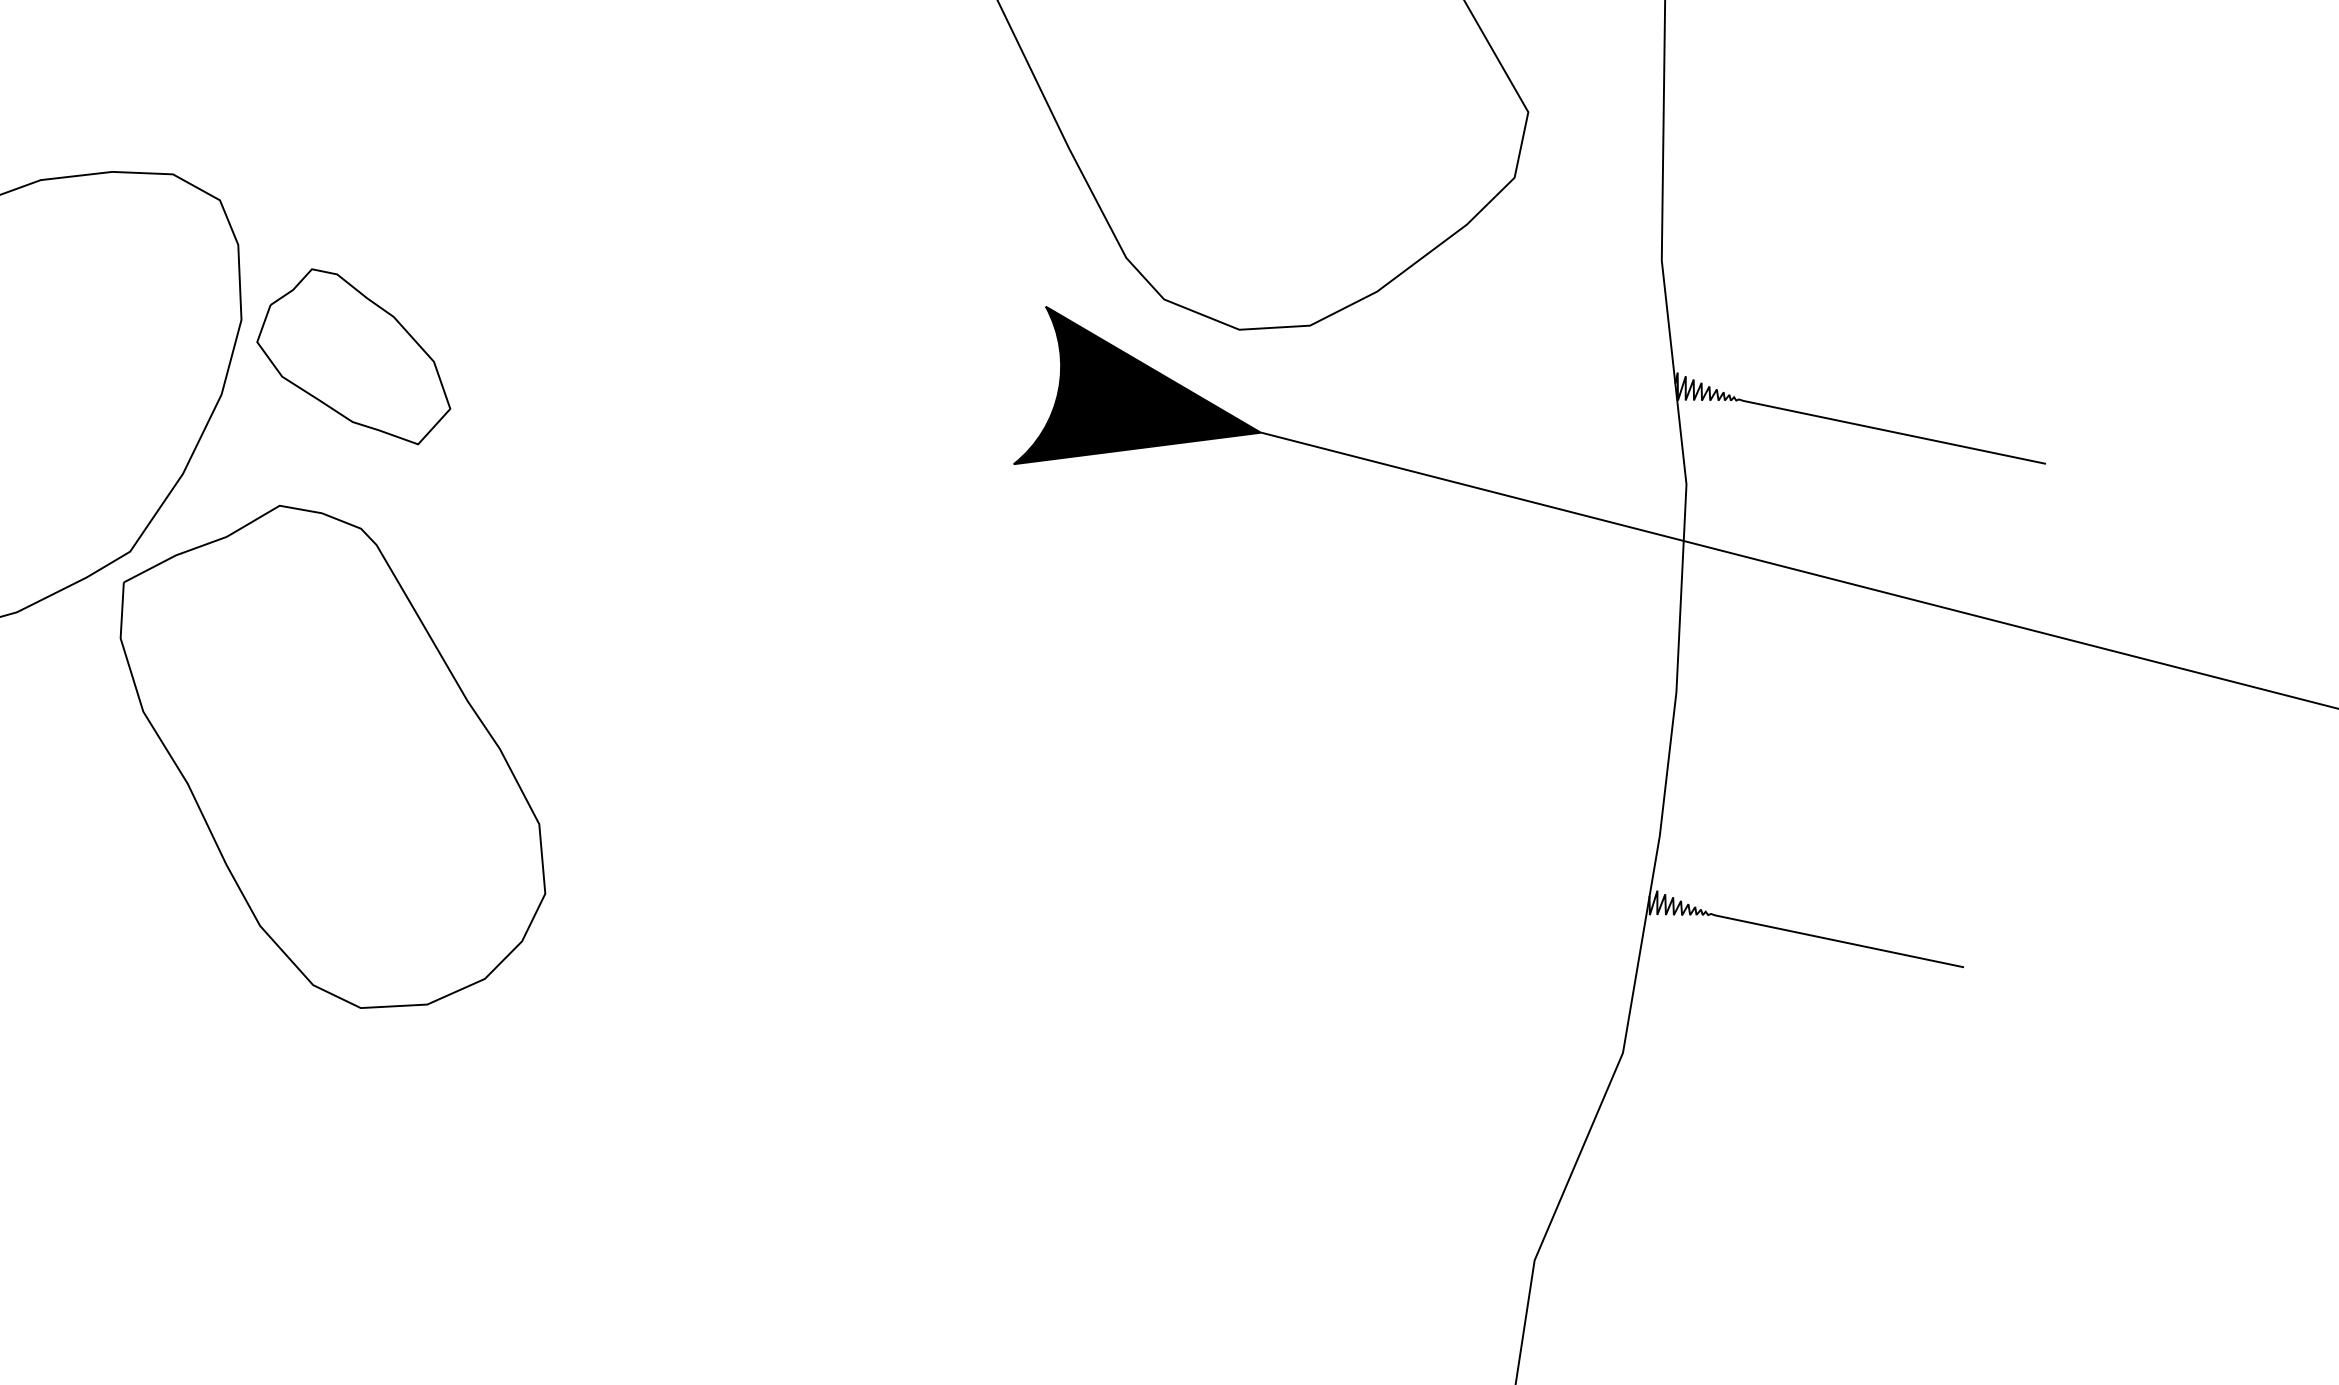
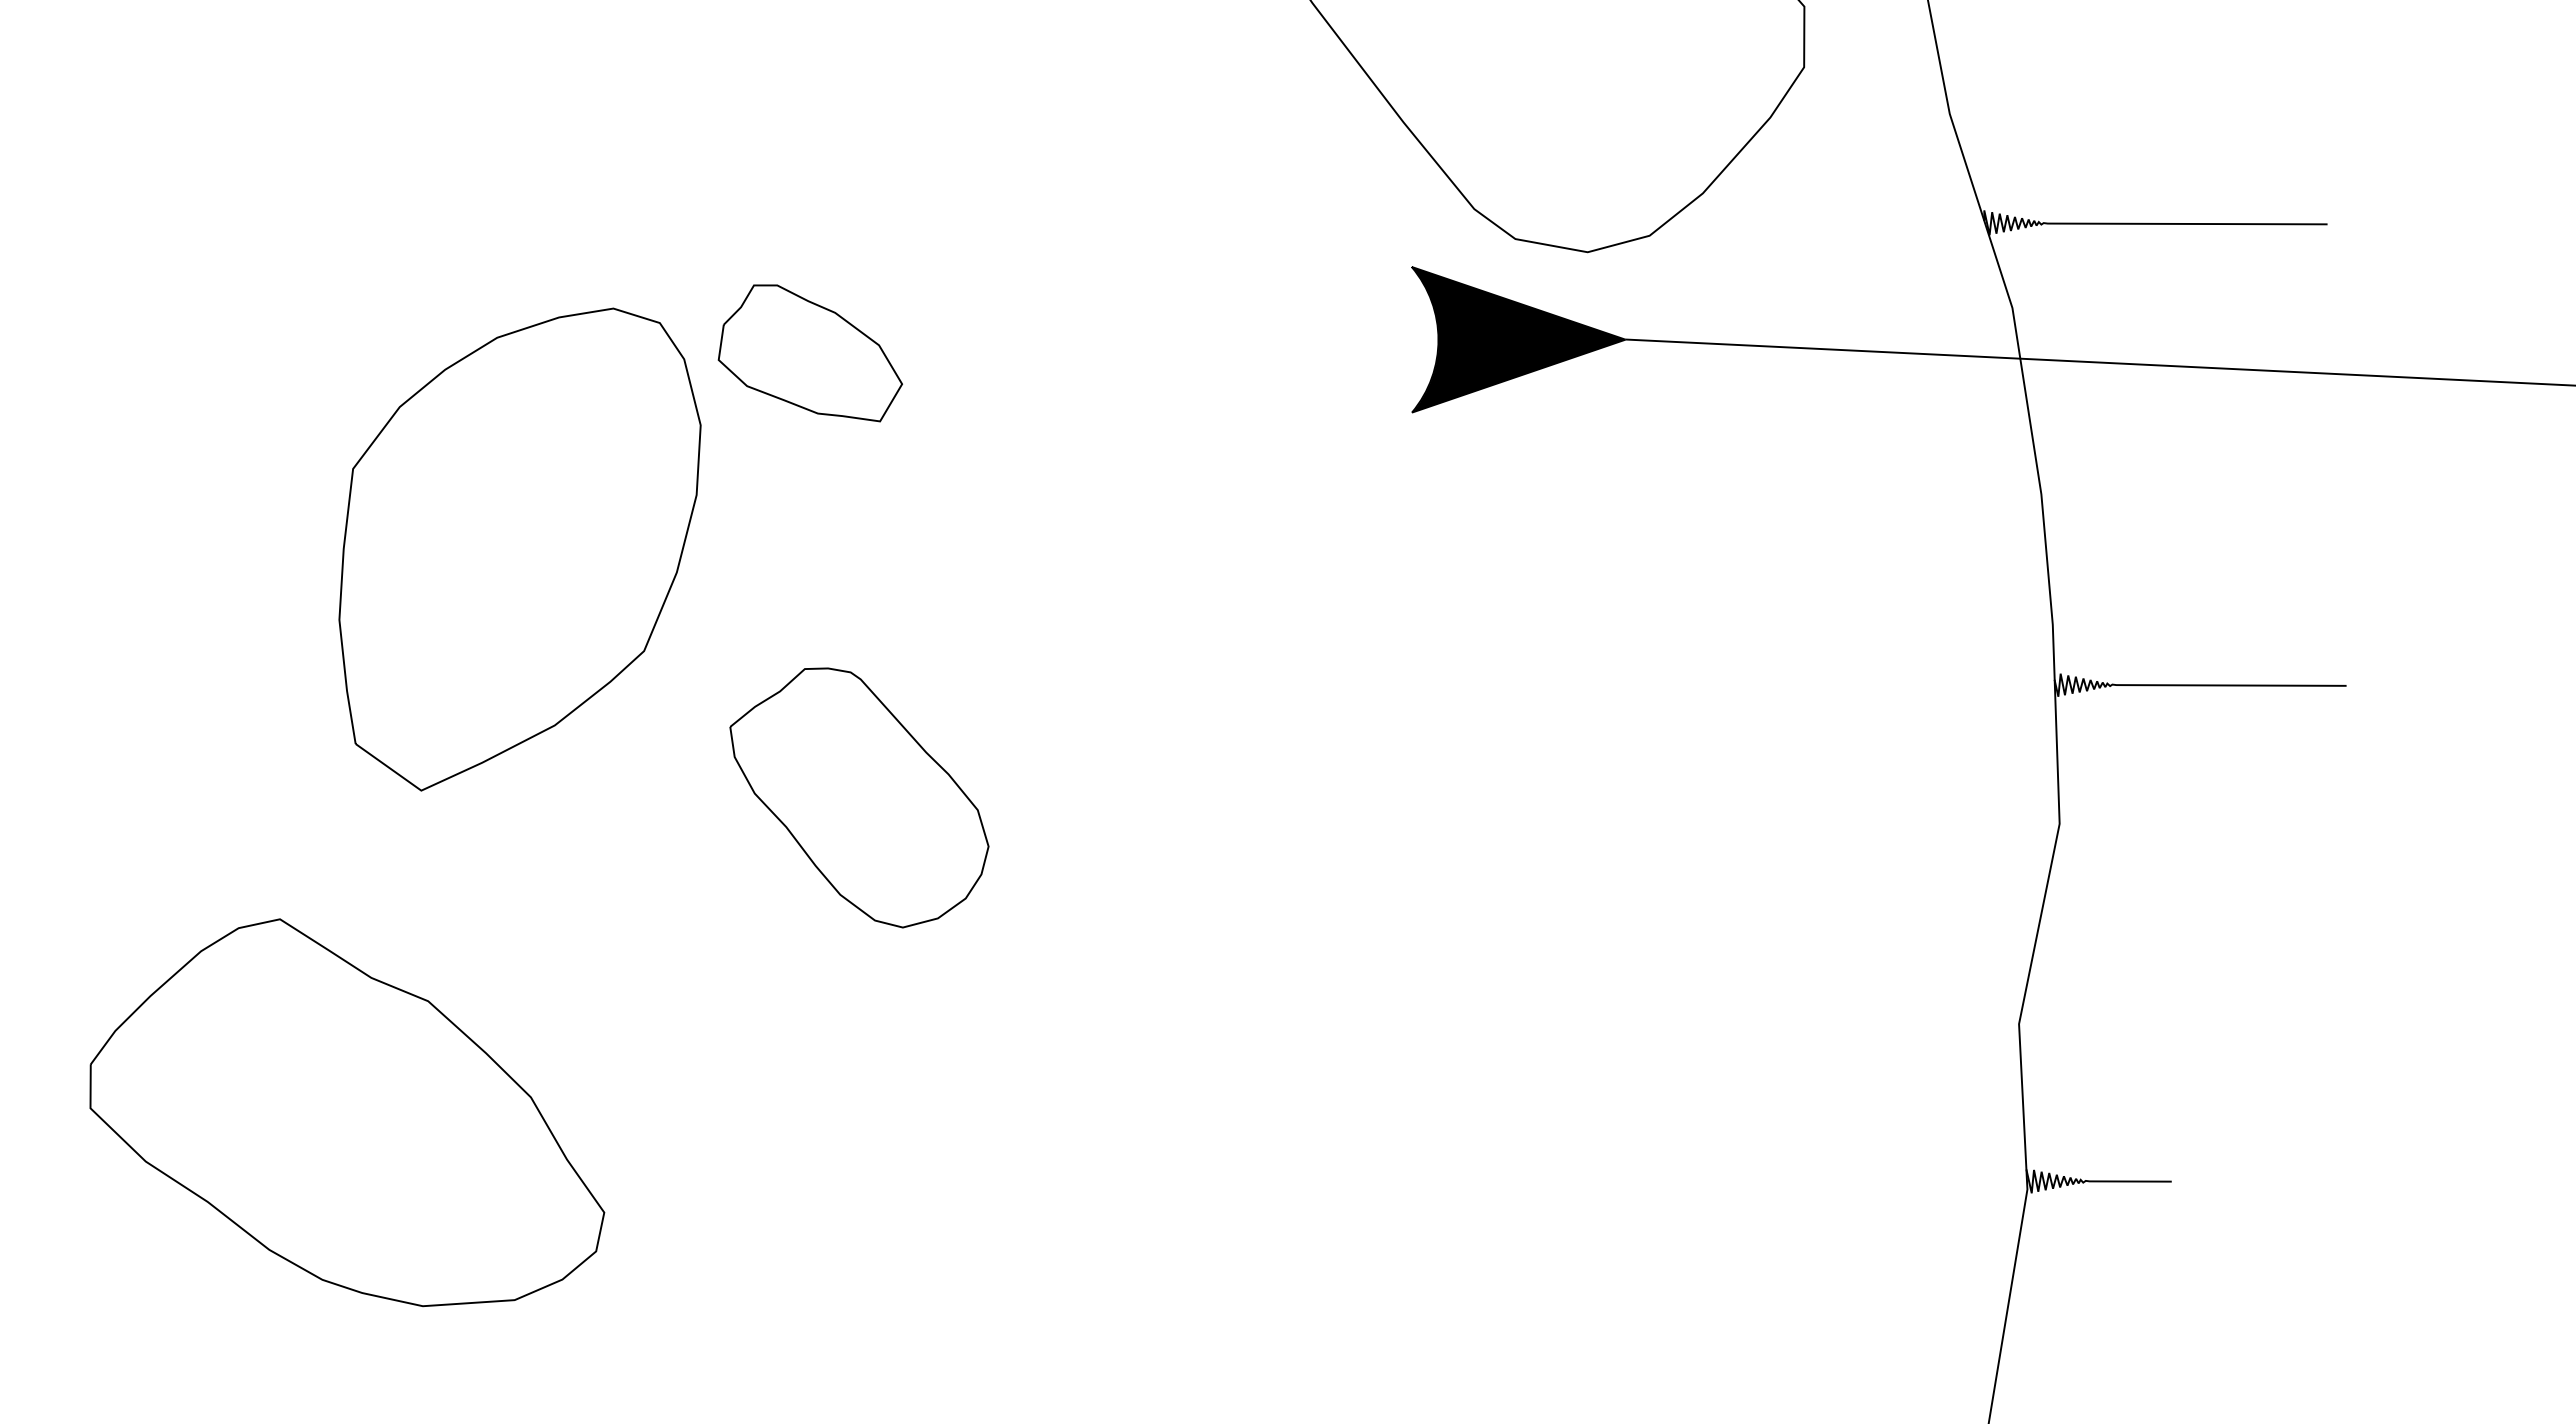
part: (356, 355) -> (809, 353), moved
part: (330, 757) -> (859, 797), size x0.6

